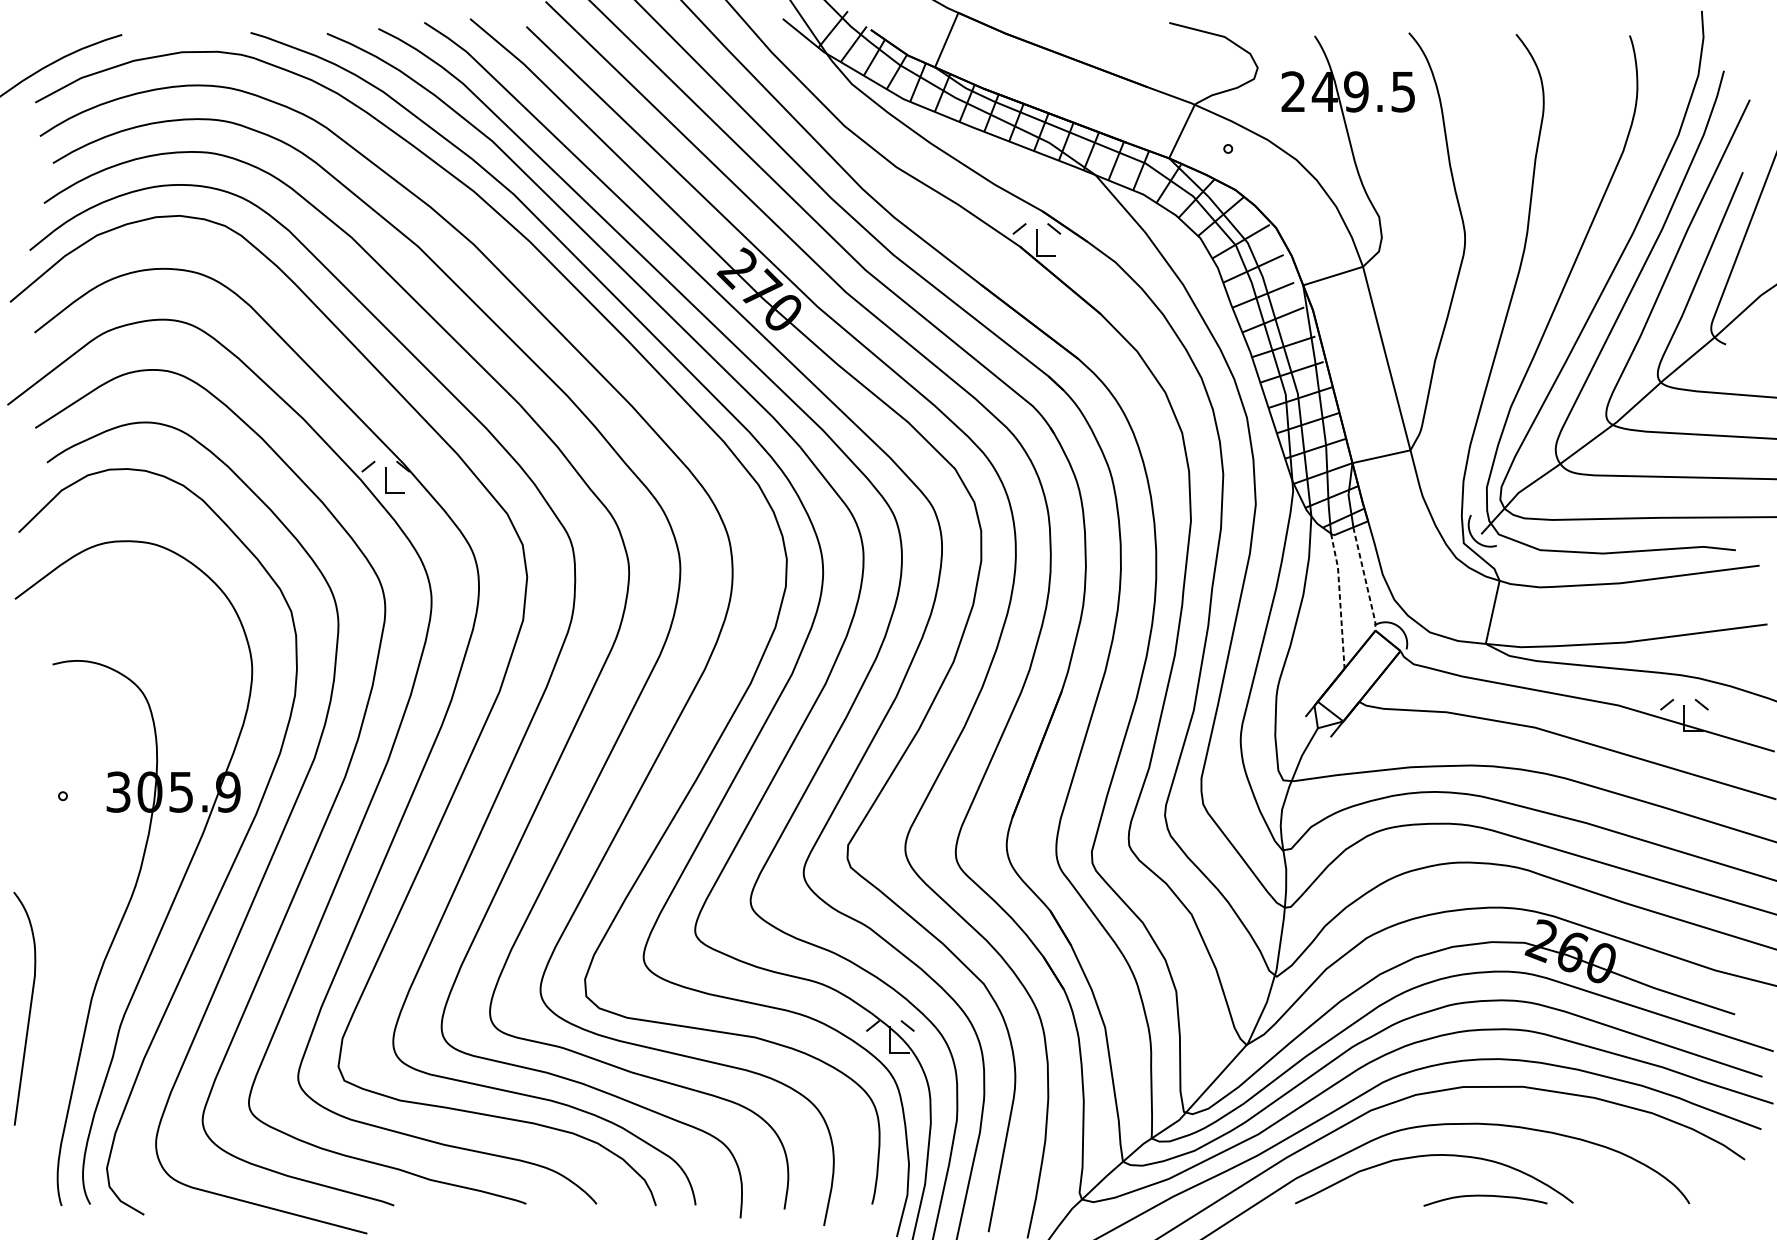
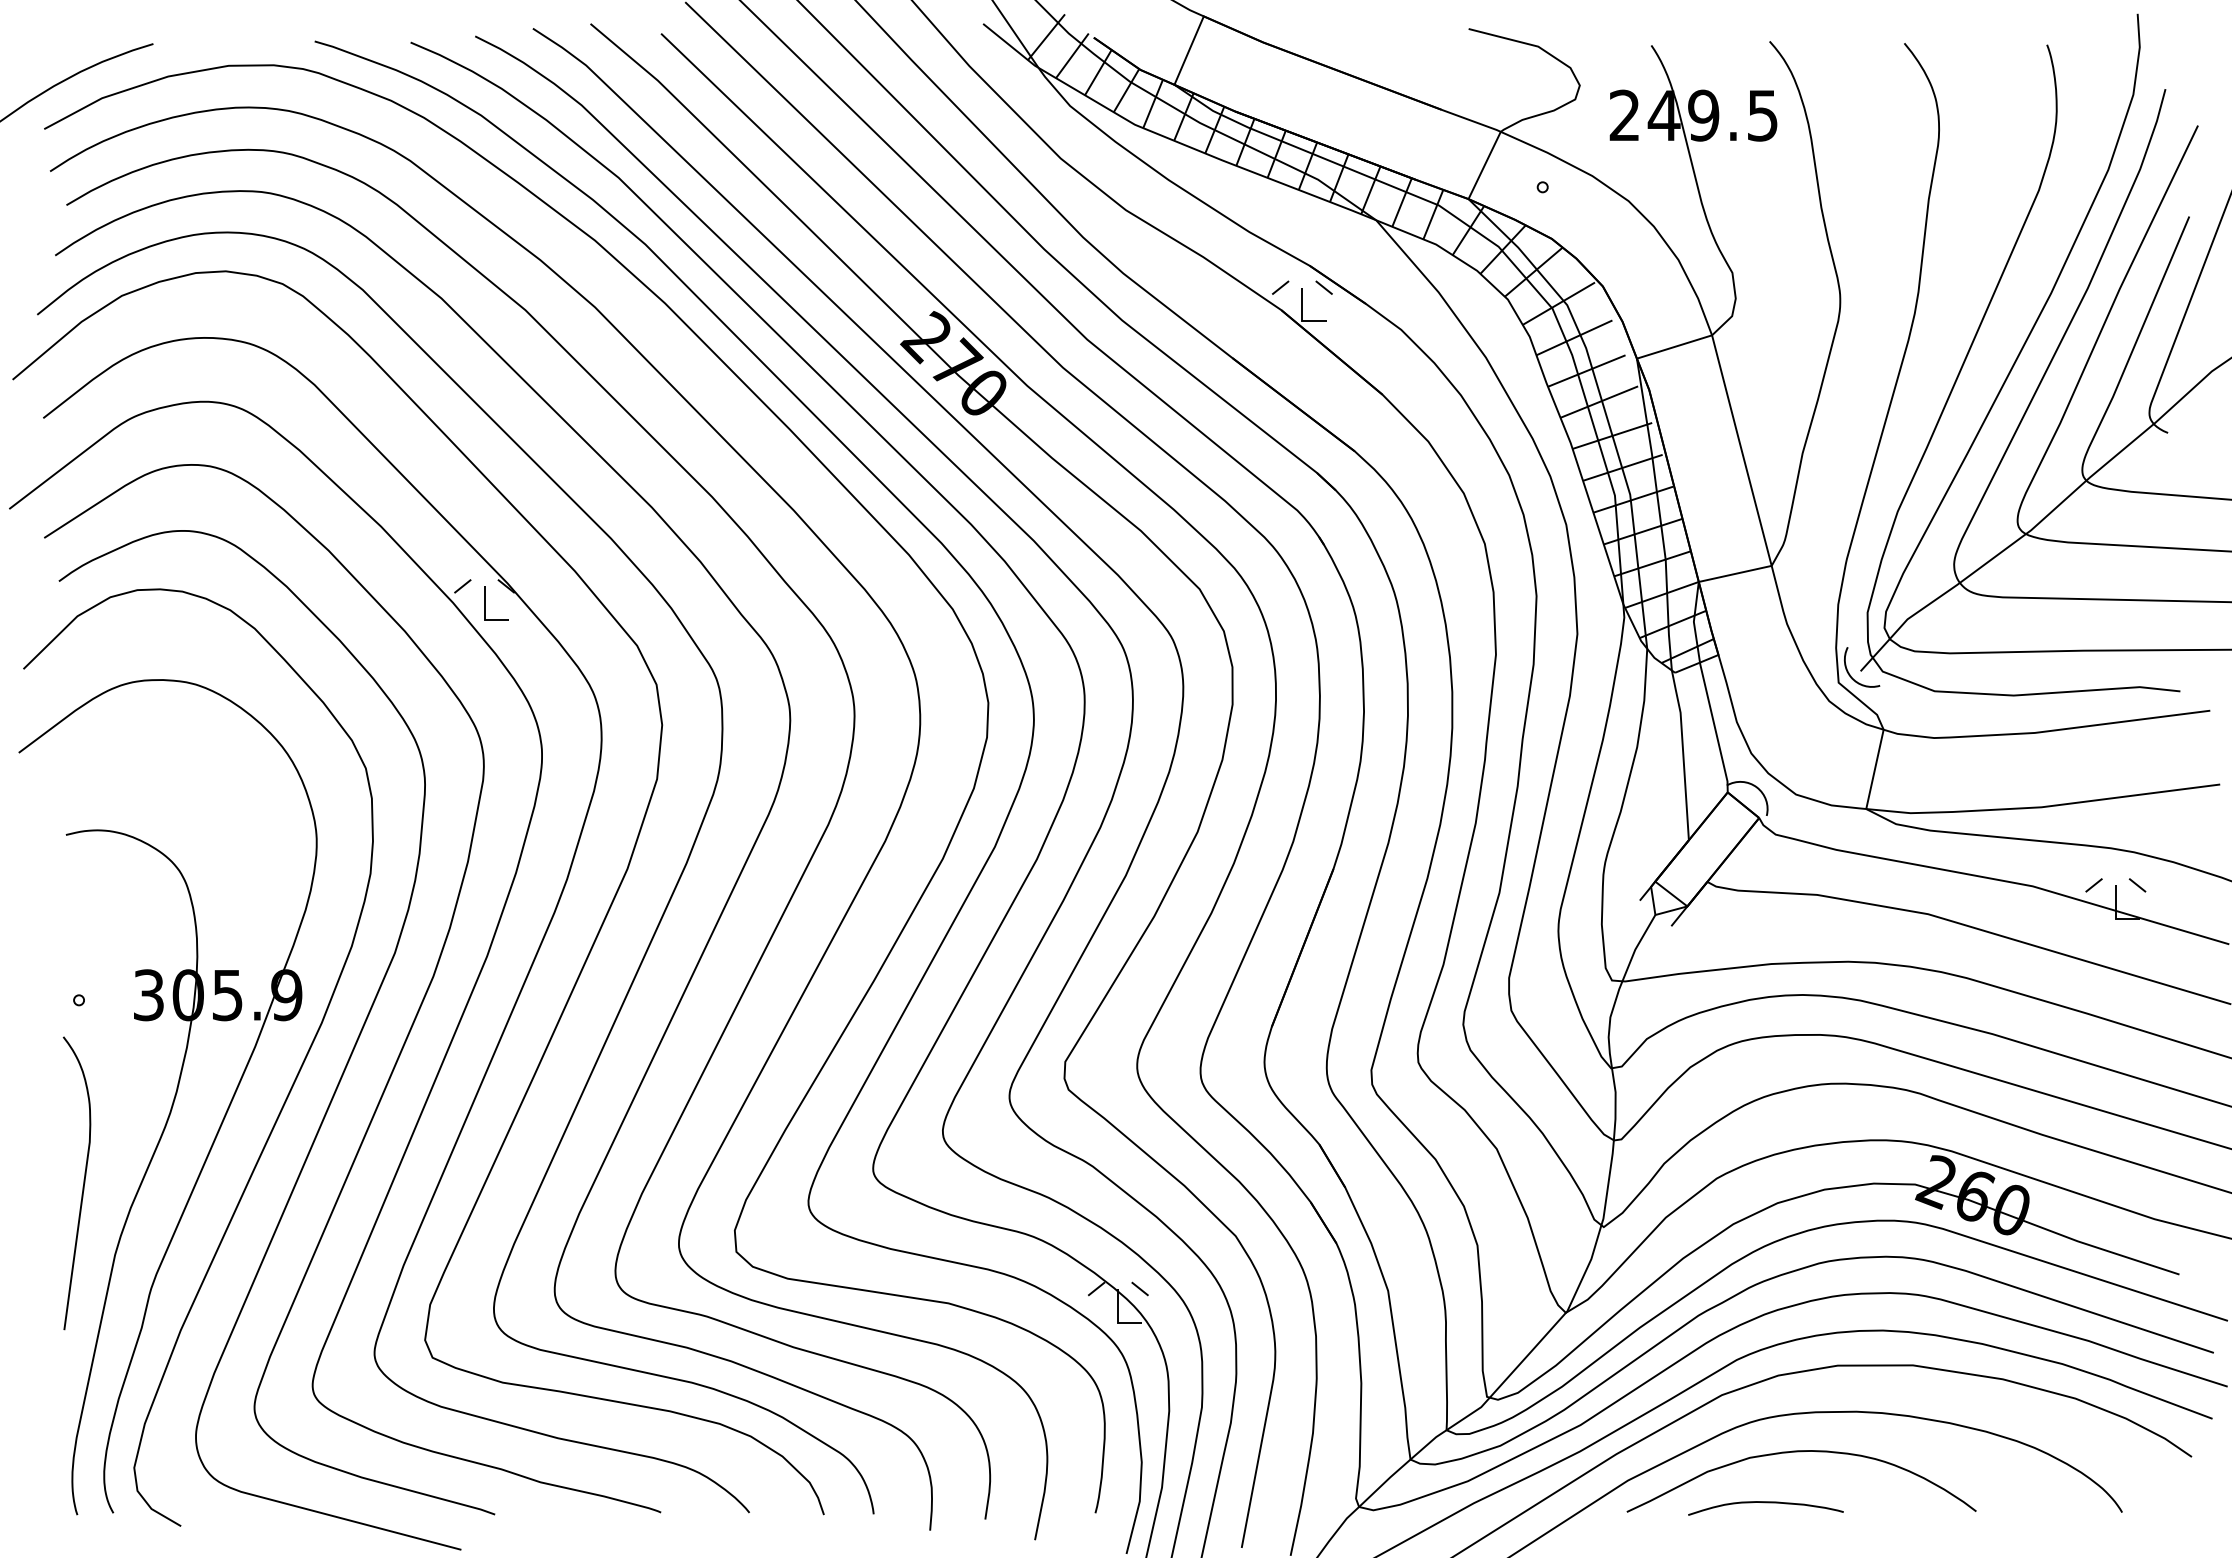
line: (1365, 579) -> (1715, 727), dashed -> solid
line: (1340, 599) -> (1683, 753), dashed -> solid
curve: (29, 1011) -> (82, 1186), moved
curve: (1485, 1196) -> (1765, 1503), moved

